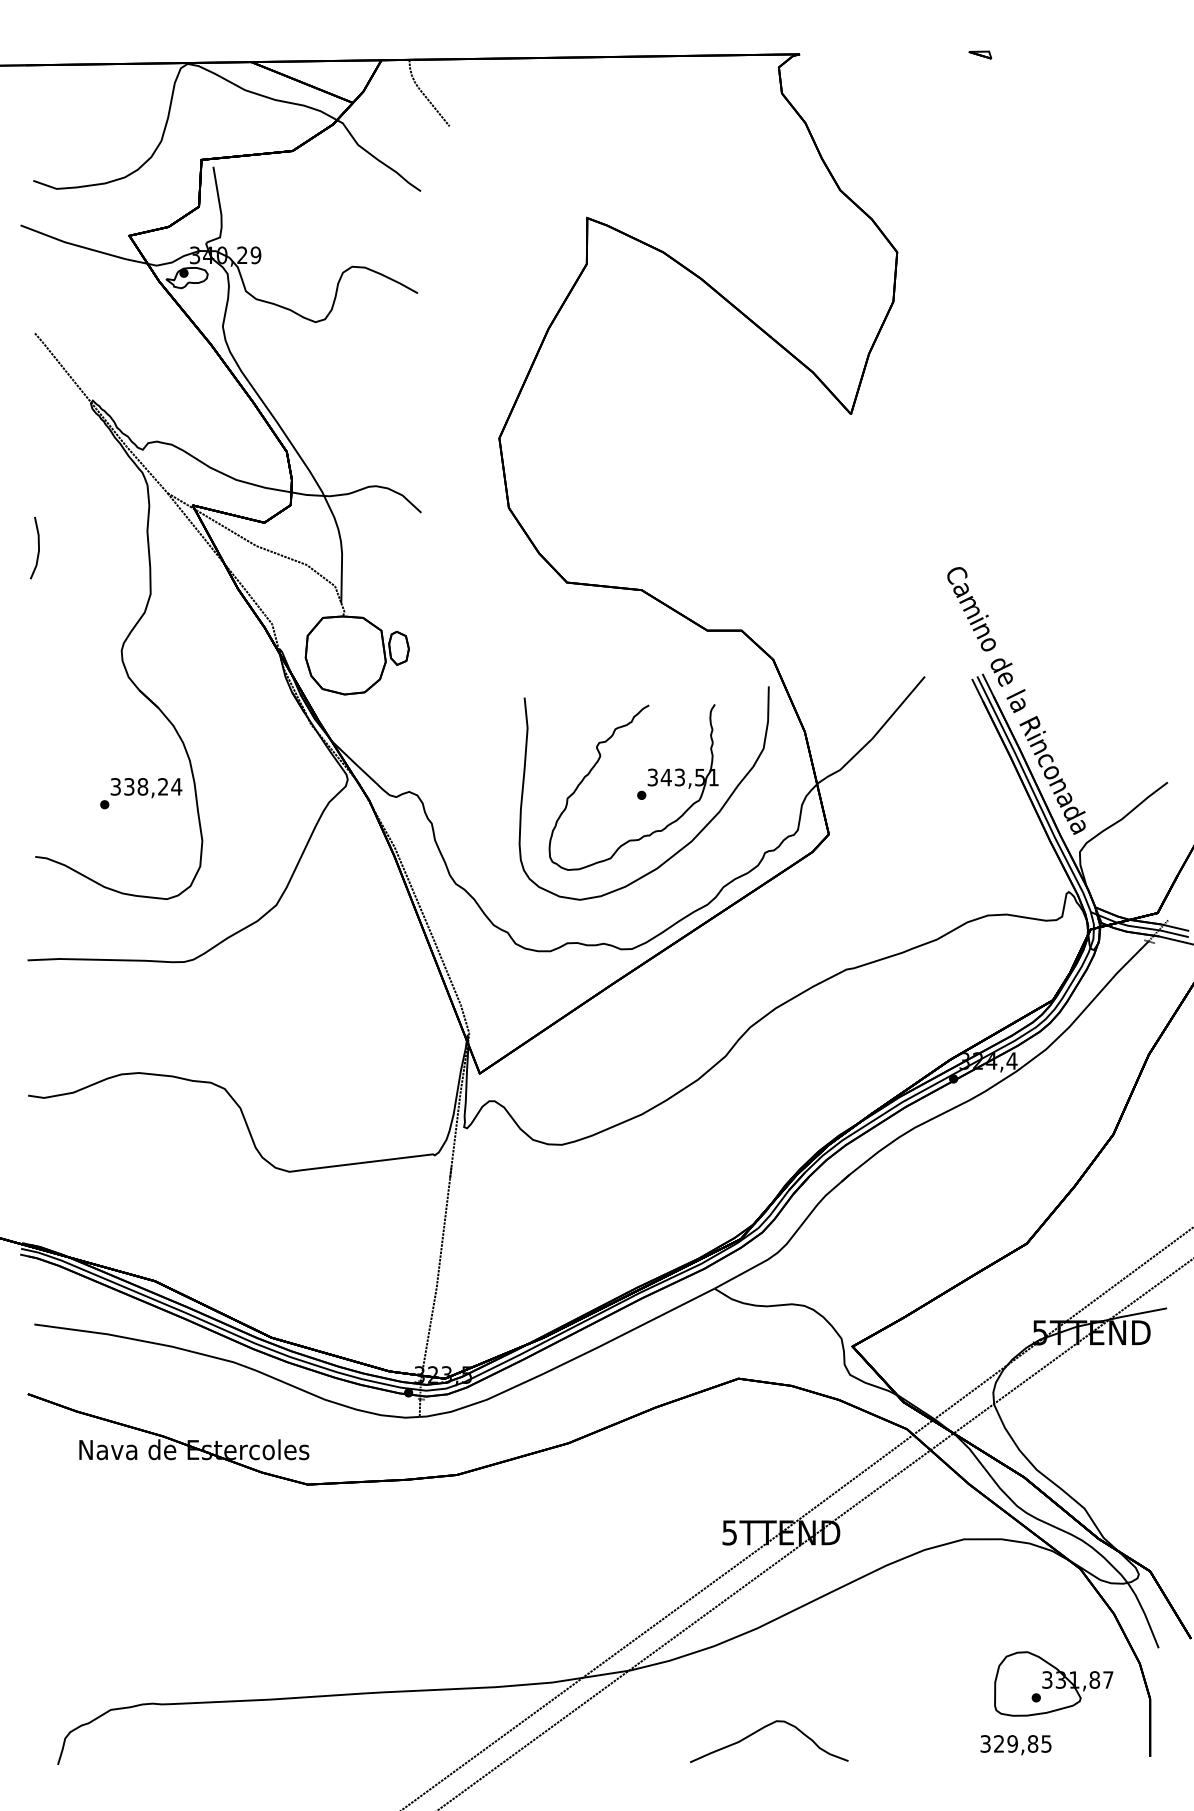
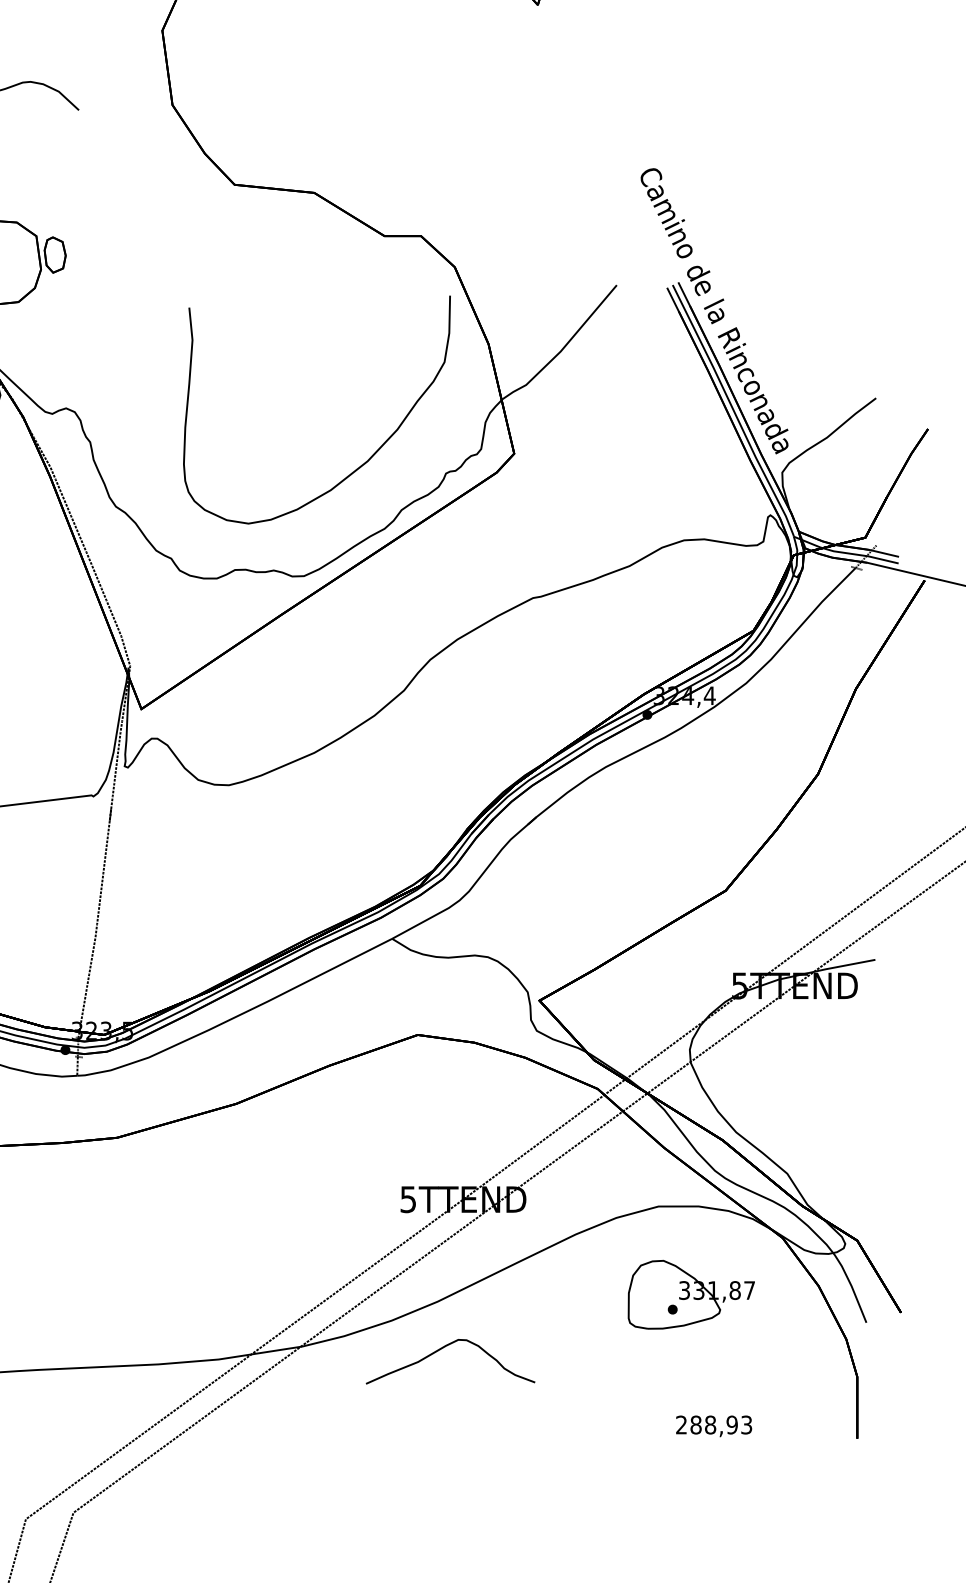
part: (638, 792) -> (310, 408), removed
part: (1053, 1683) -> (691, 1294), moved
part: (762, 1729) -> (443, 1348), moved
text: (1015, 1743) -> (713, 1424), 329,85 -> 288,93

